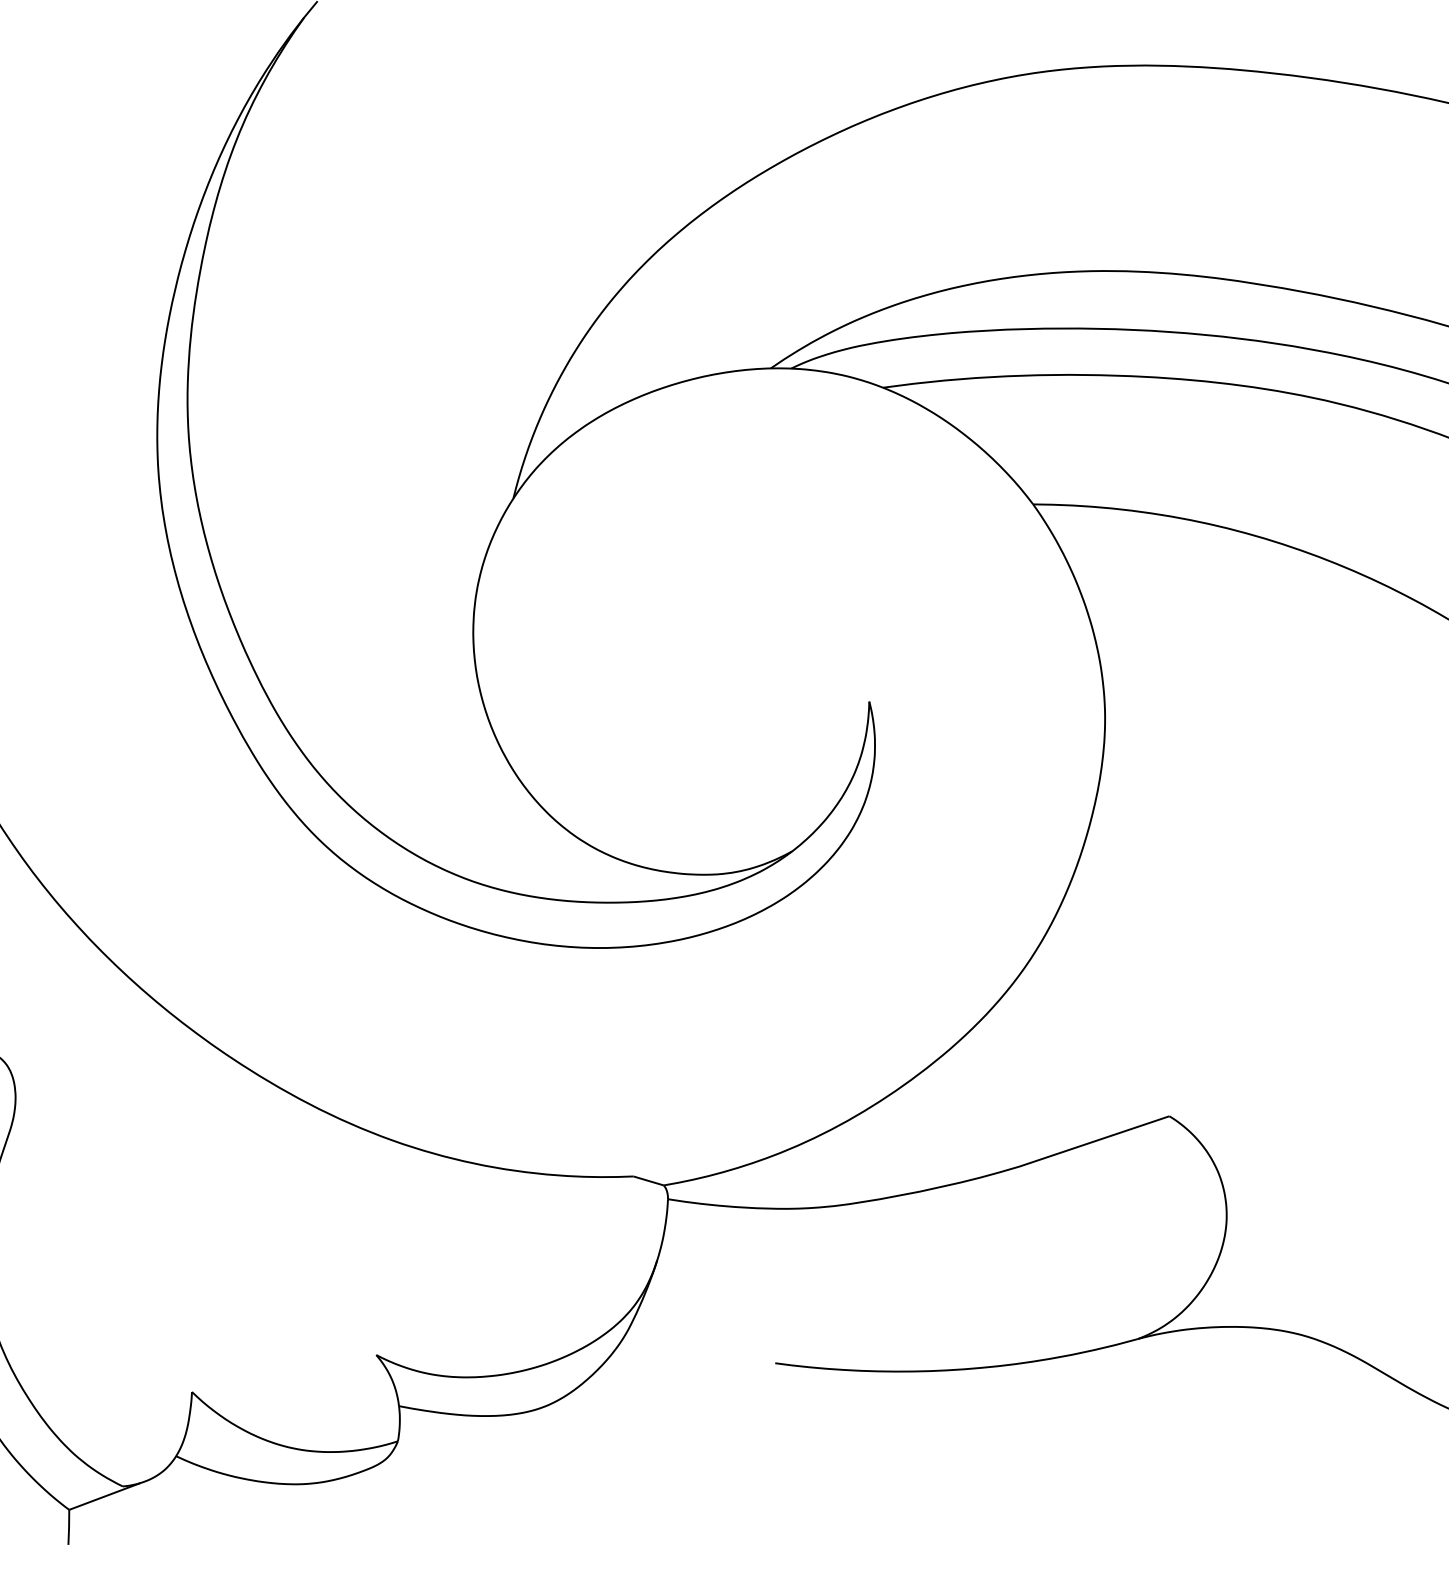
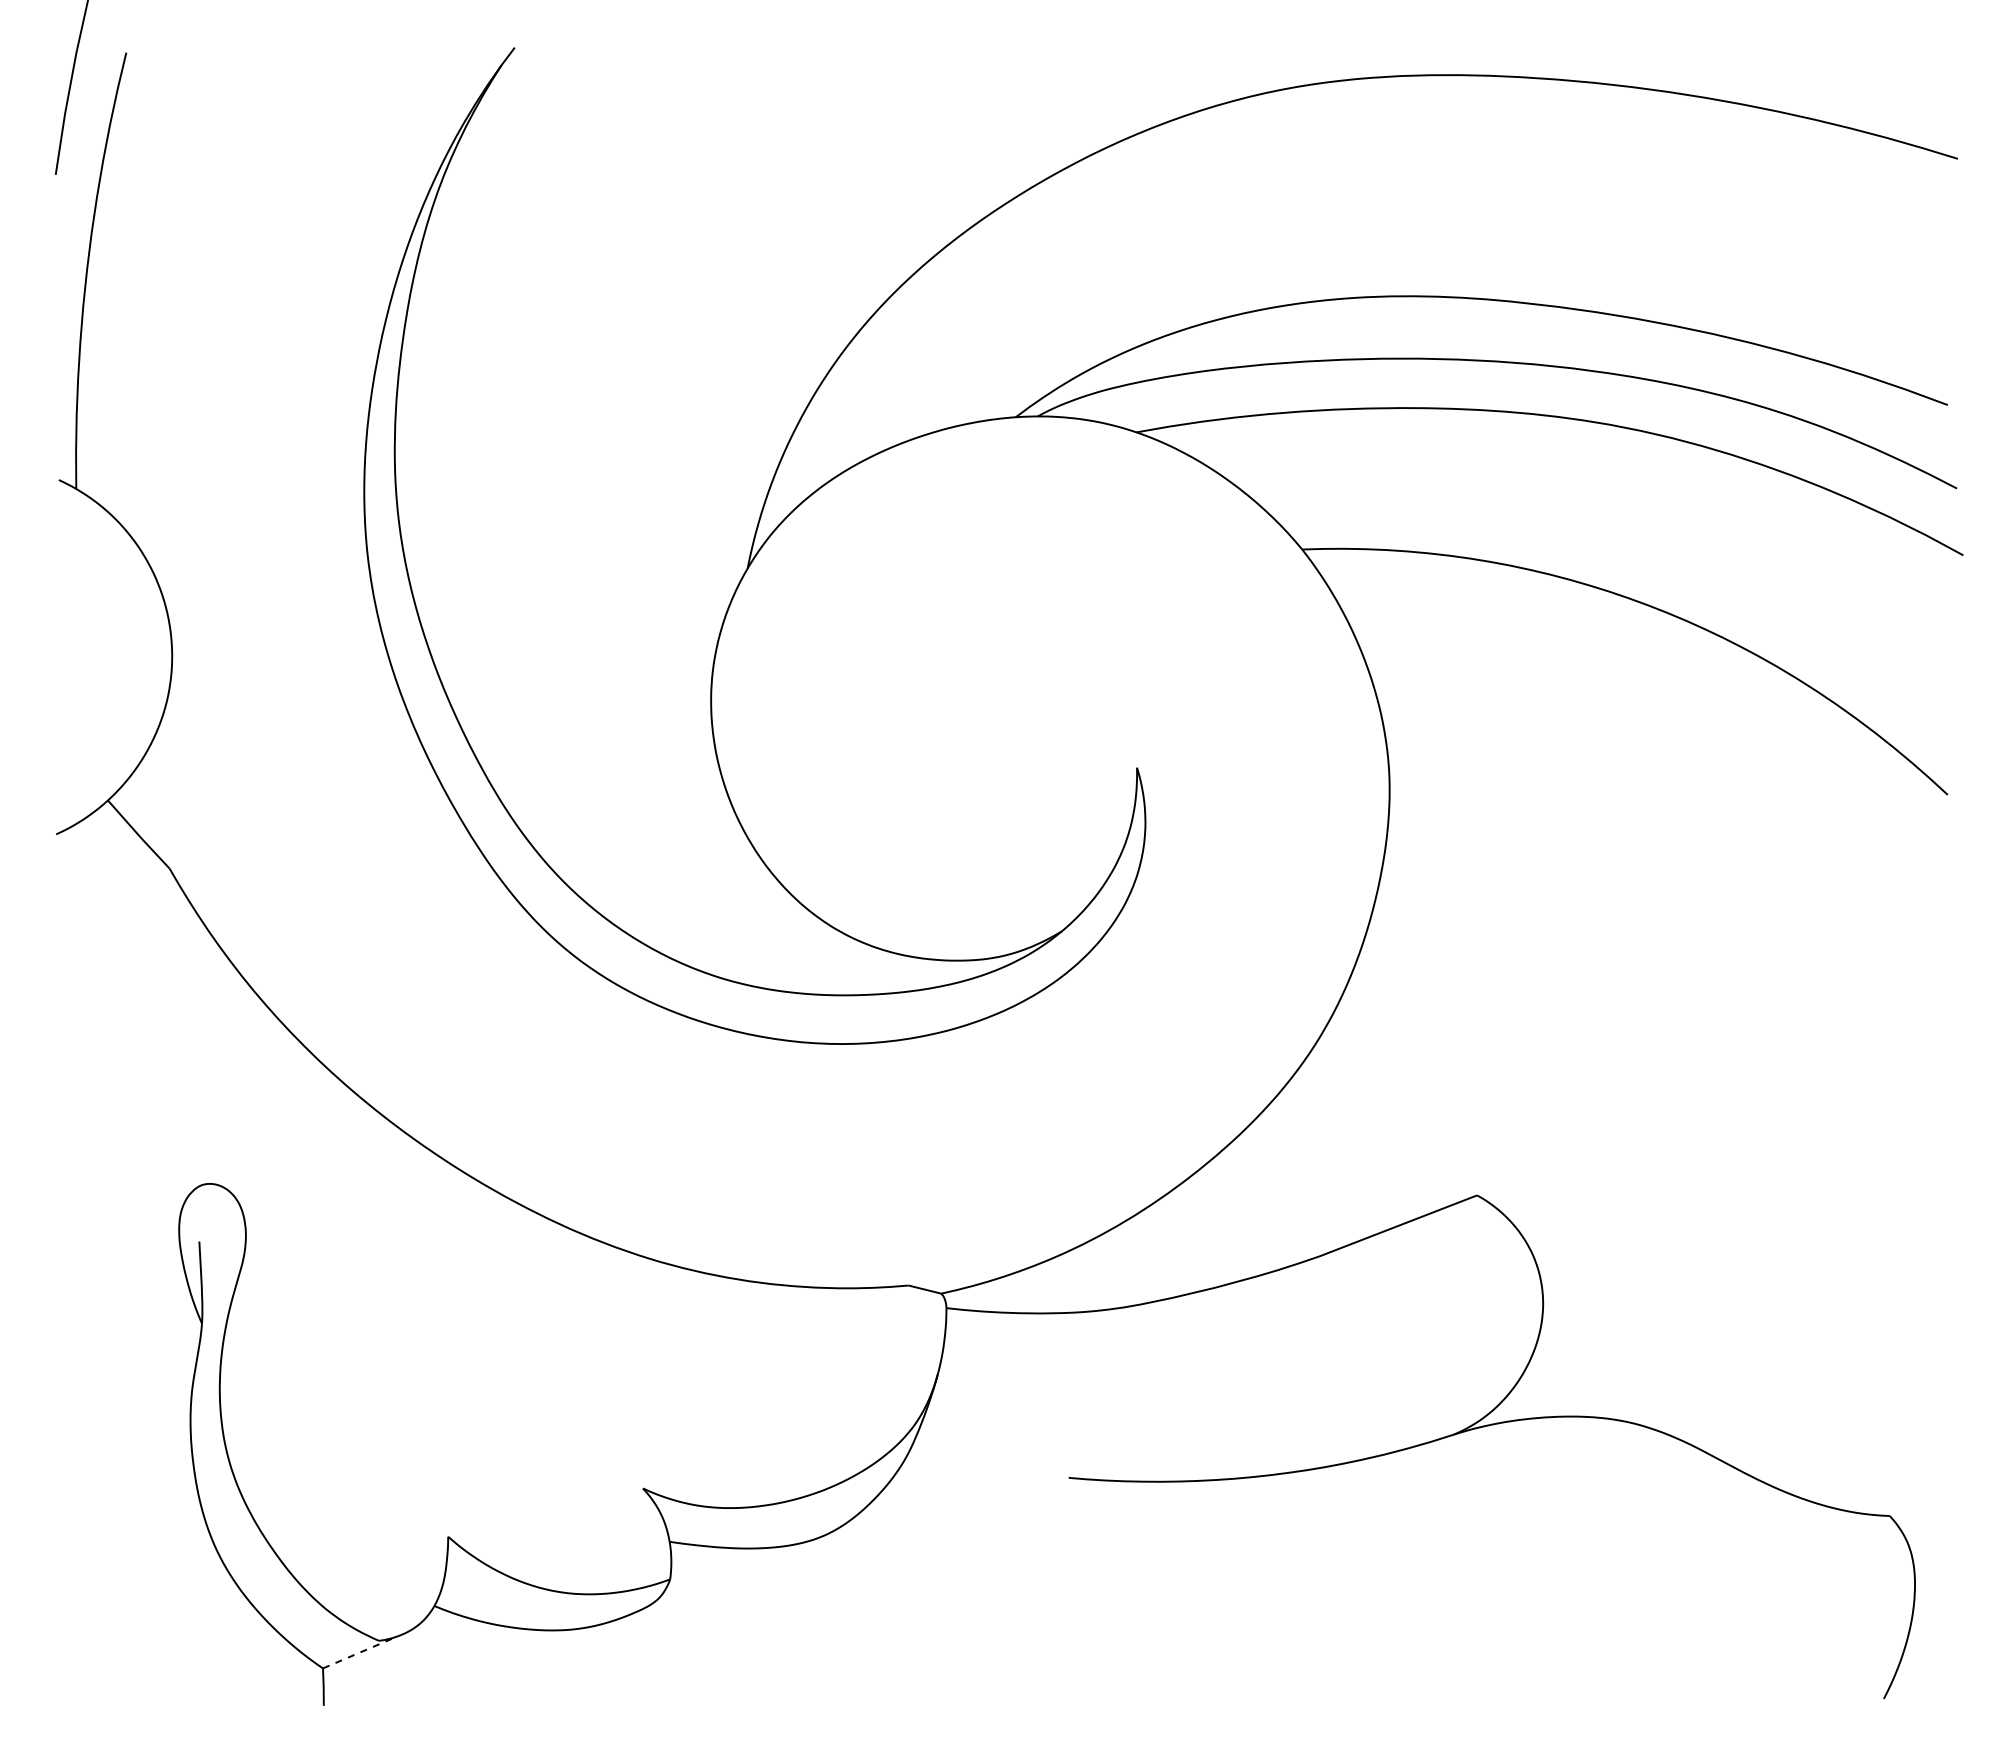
line: (105, 1496) -> (360, 1652), solid -> dashed

